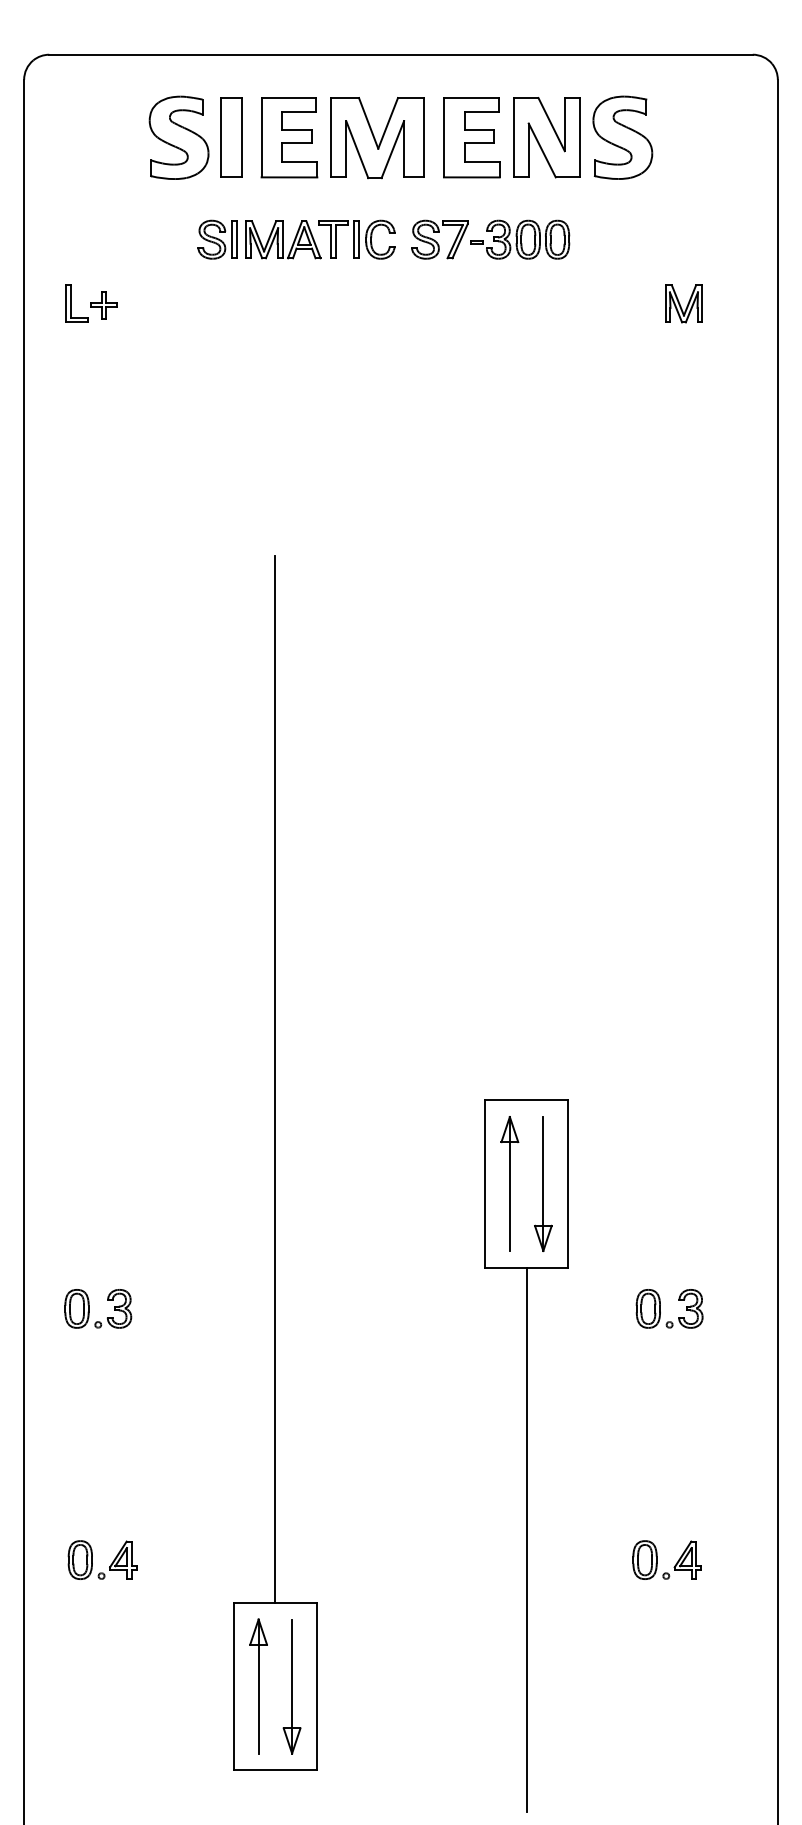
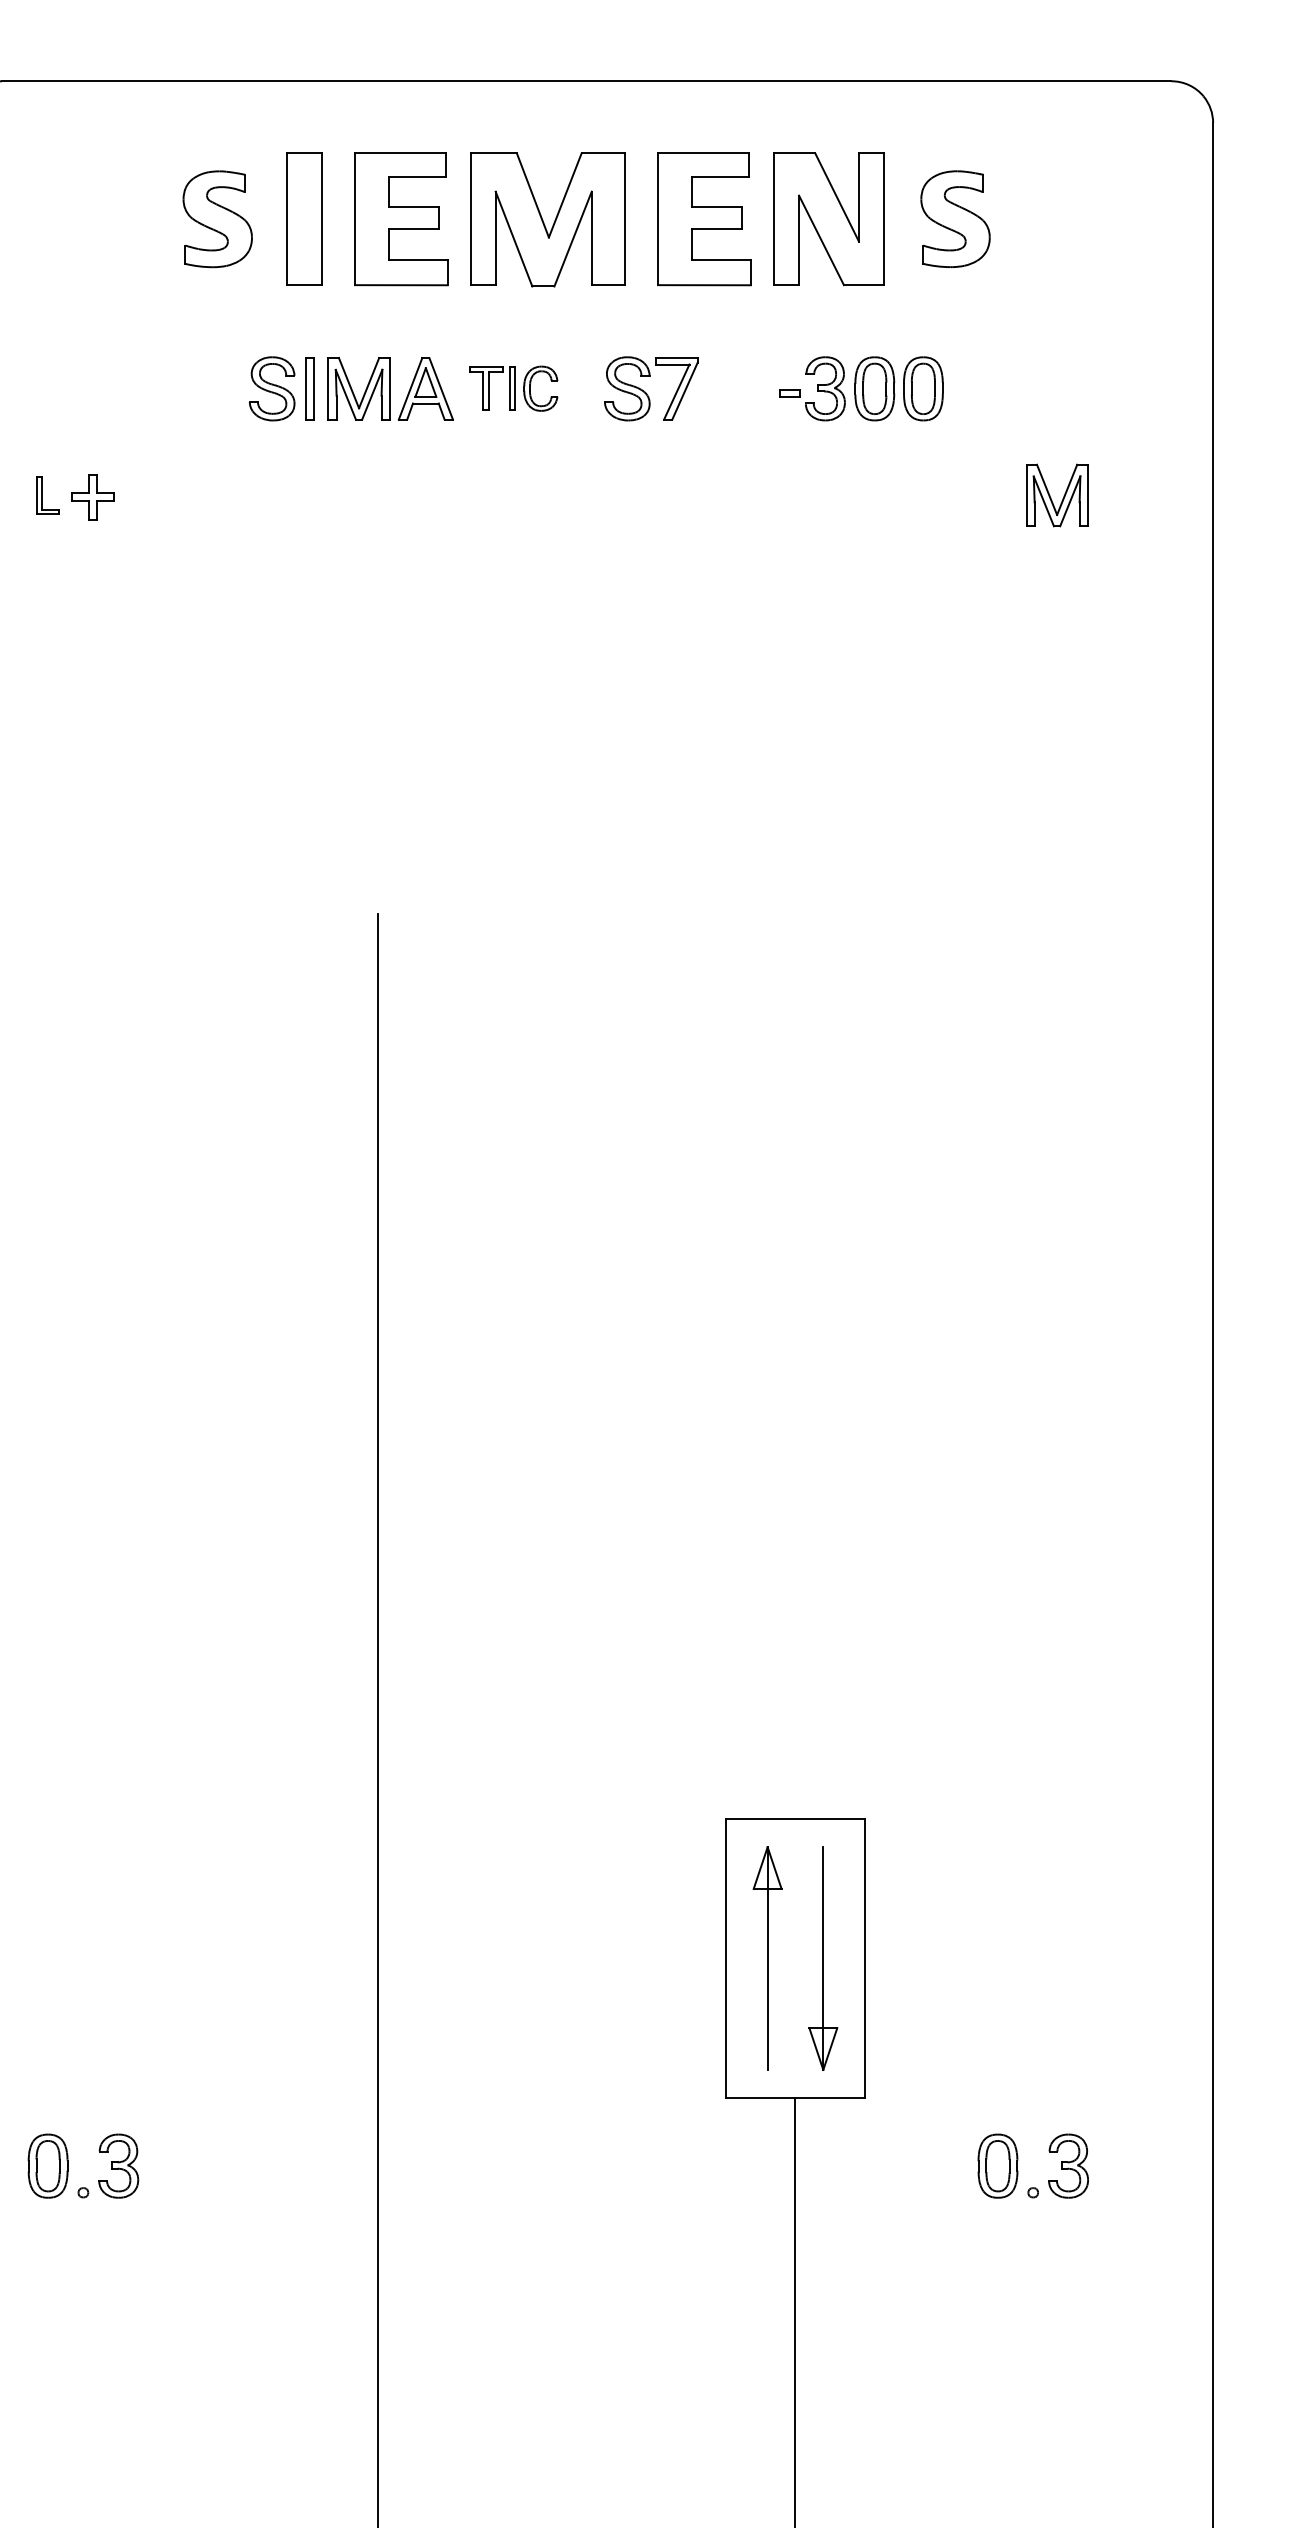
part: (178, 137) -> (216, 218), size x0.7
part: (622, 137) -> (954, 218), size x0.7
part: (356, 239) -> (512, 388), size x0.7
part: (520, 239) -> (861, 388), moved
part: (76, 303) -> (47, 494), size x0.6

